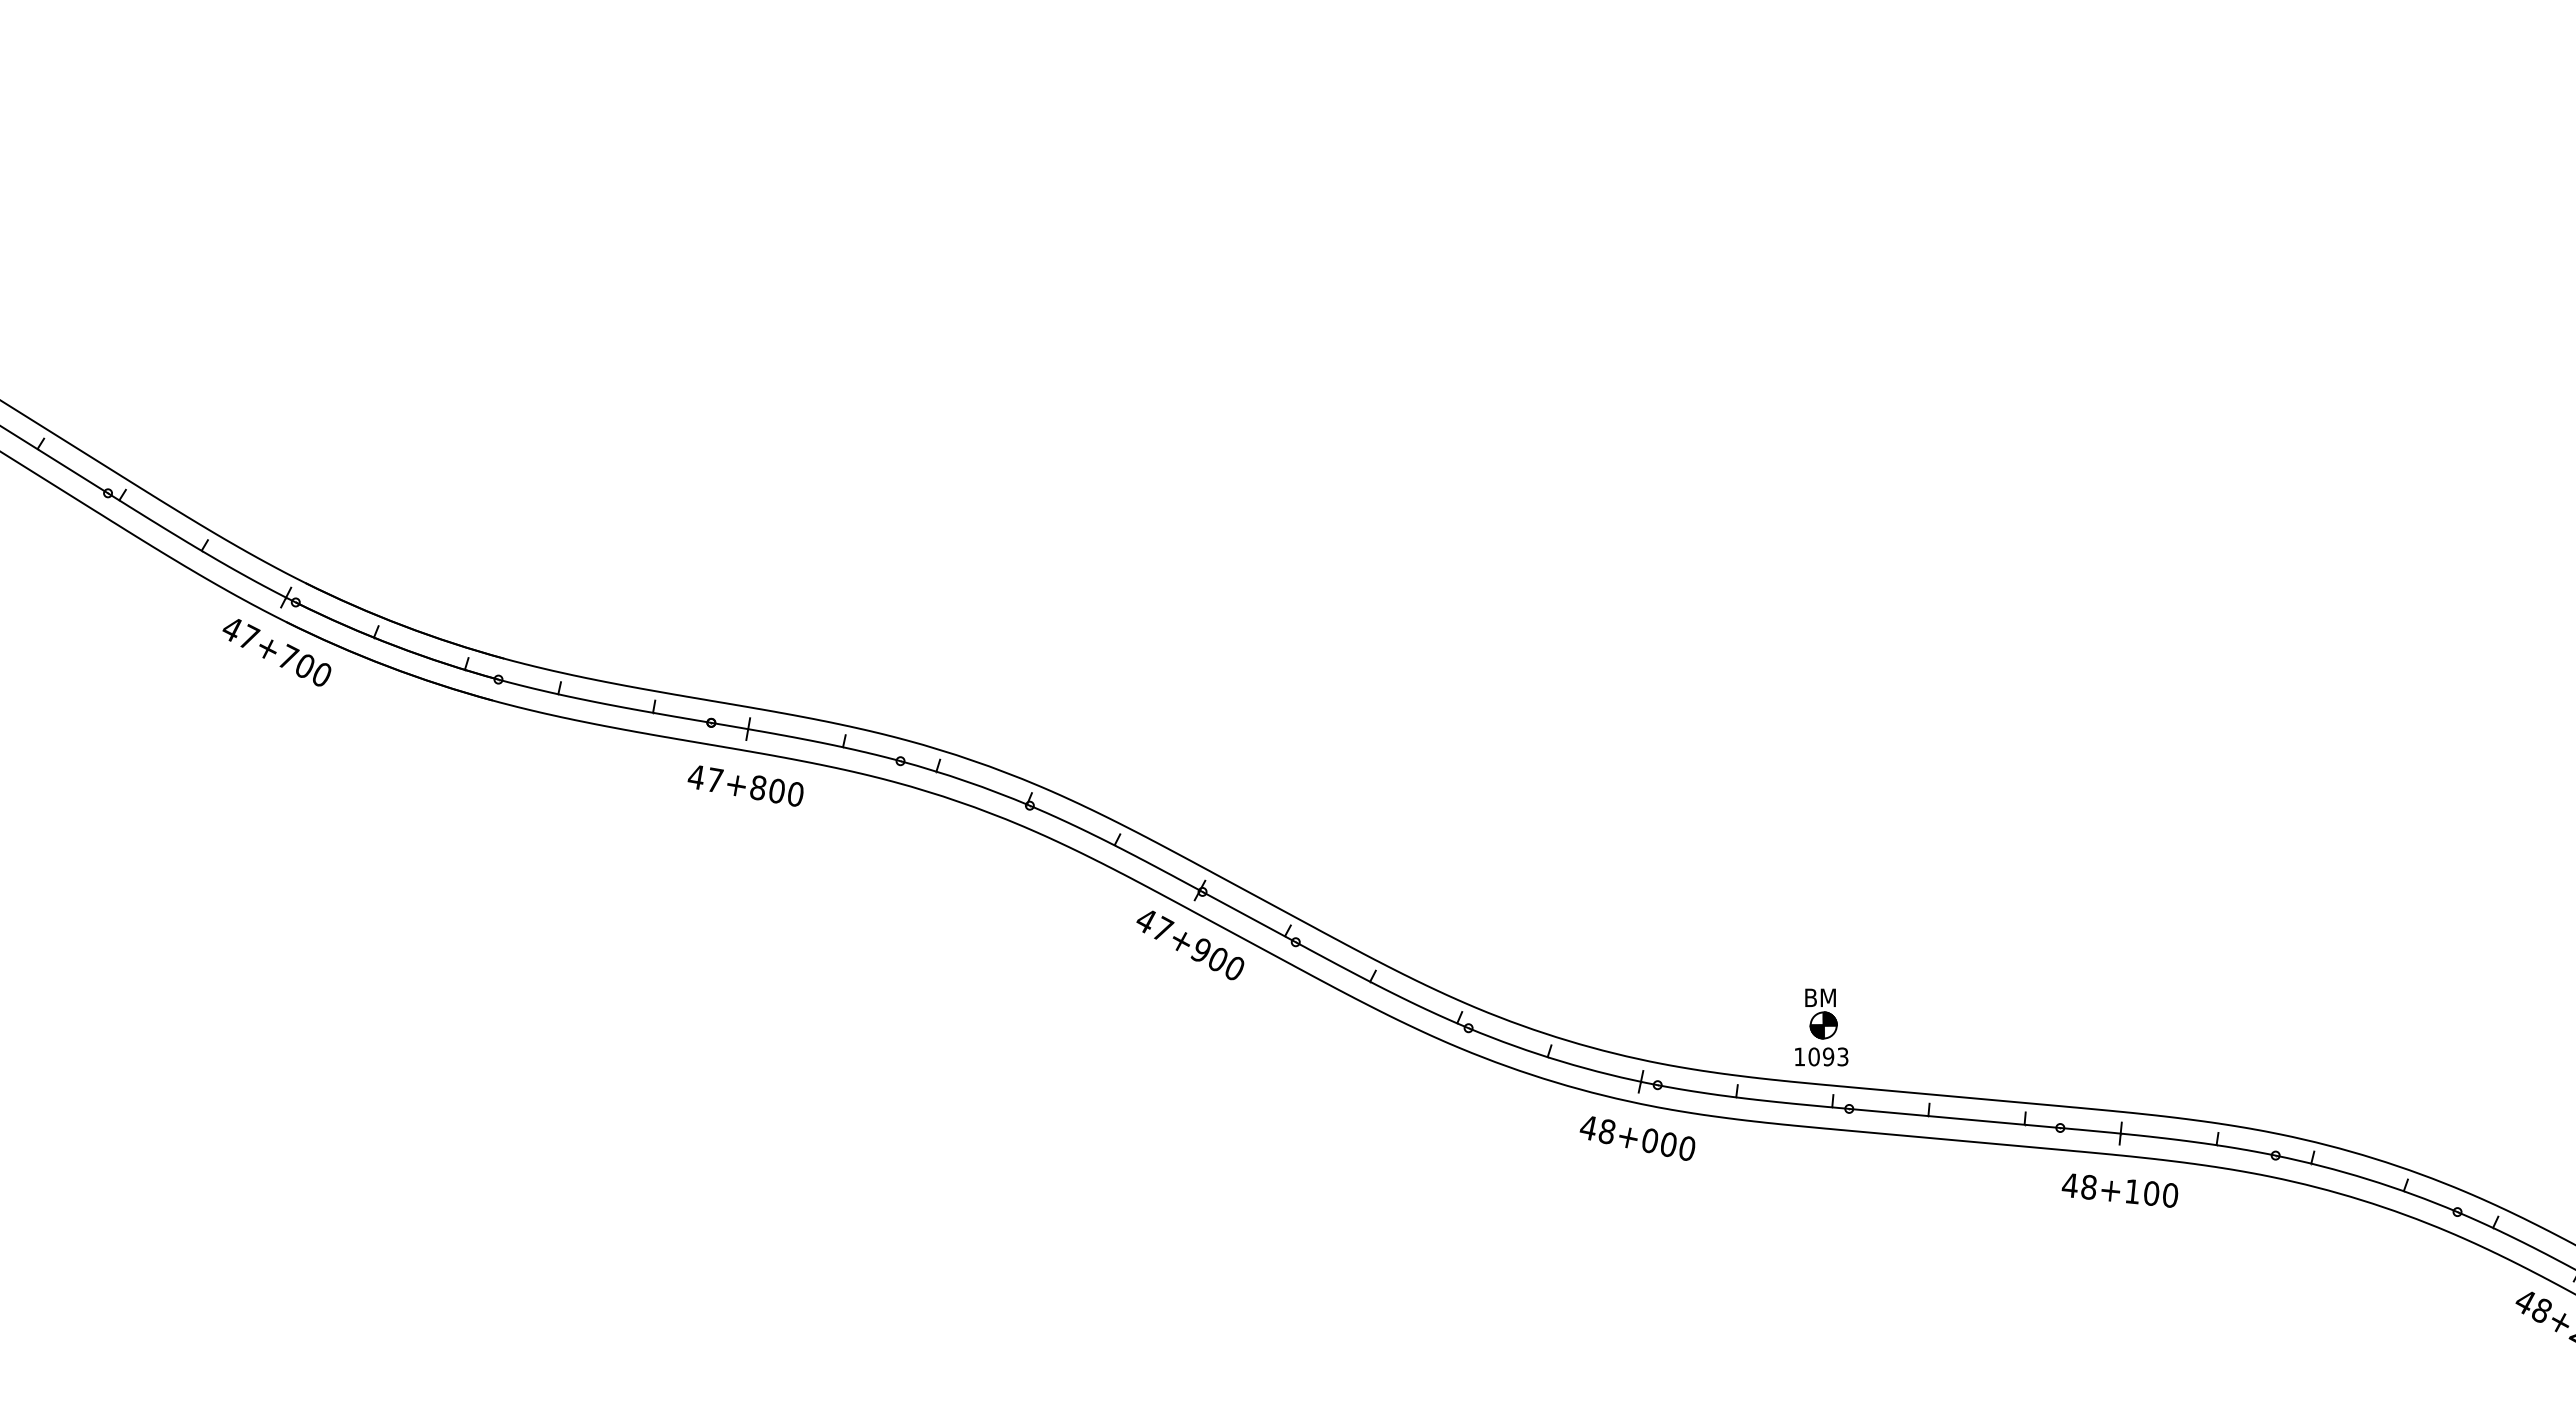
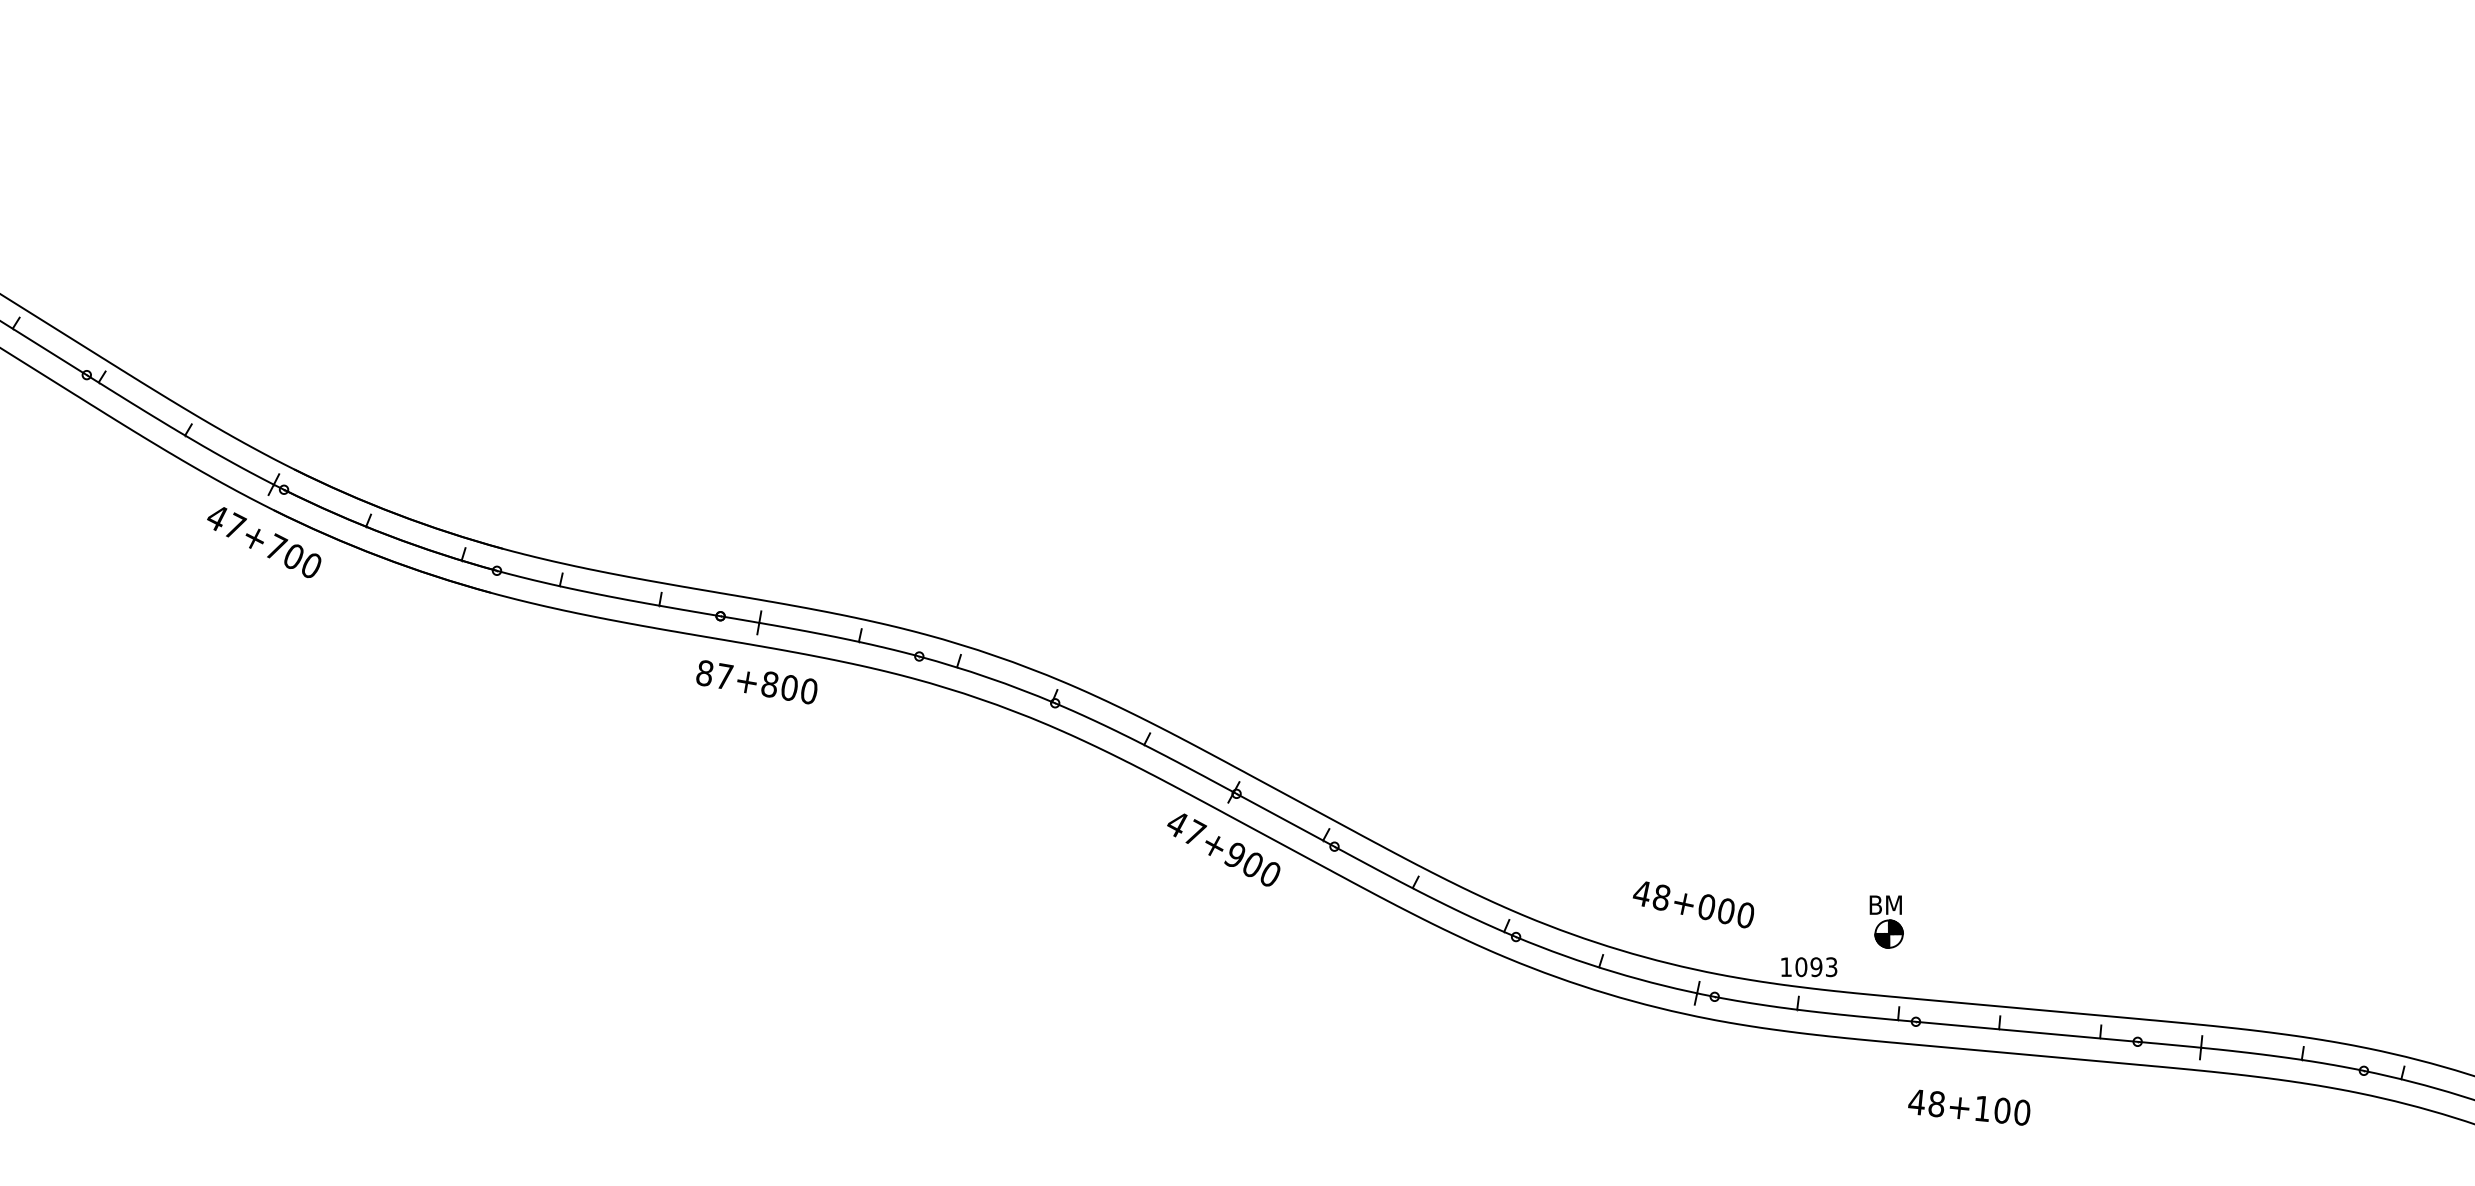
text: (695, 776) -> (703, 672), 47+800 -> 87+800
text: (1821, 1056) -> (1809, 966), moved
text: (1637, 1138) -> (1693, 904), moved
text: (2119, 1190) -> (1968, 1107), moved

